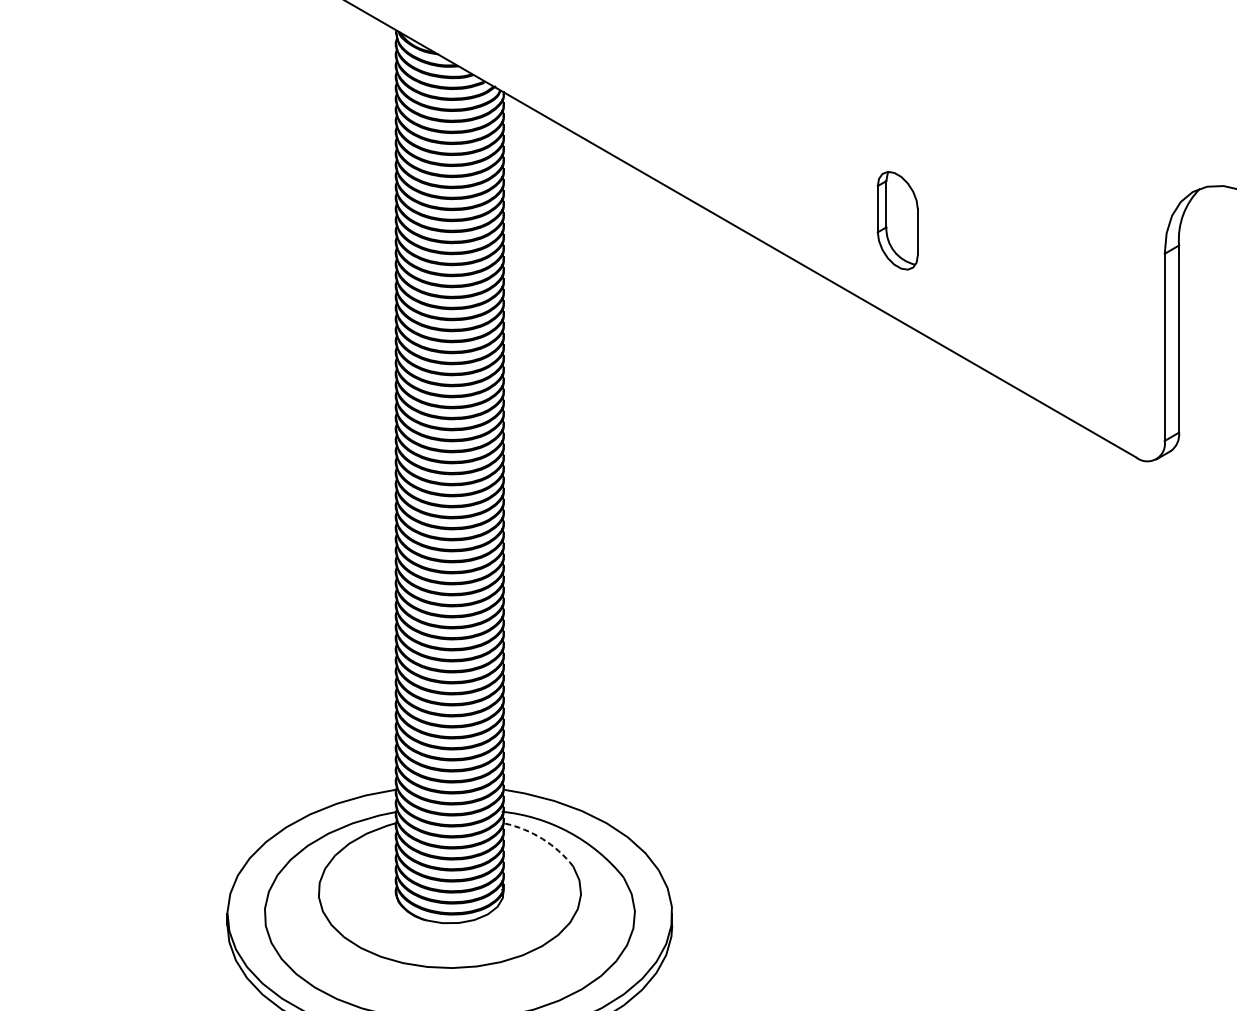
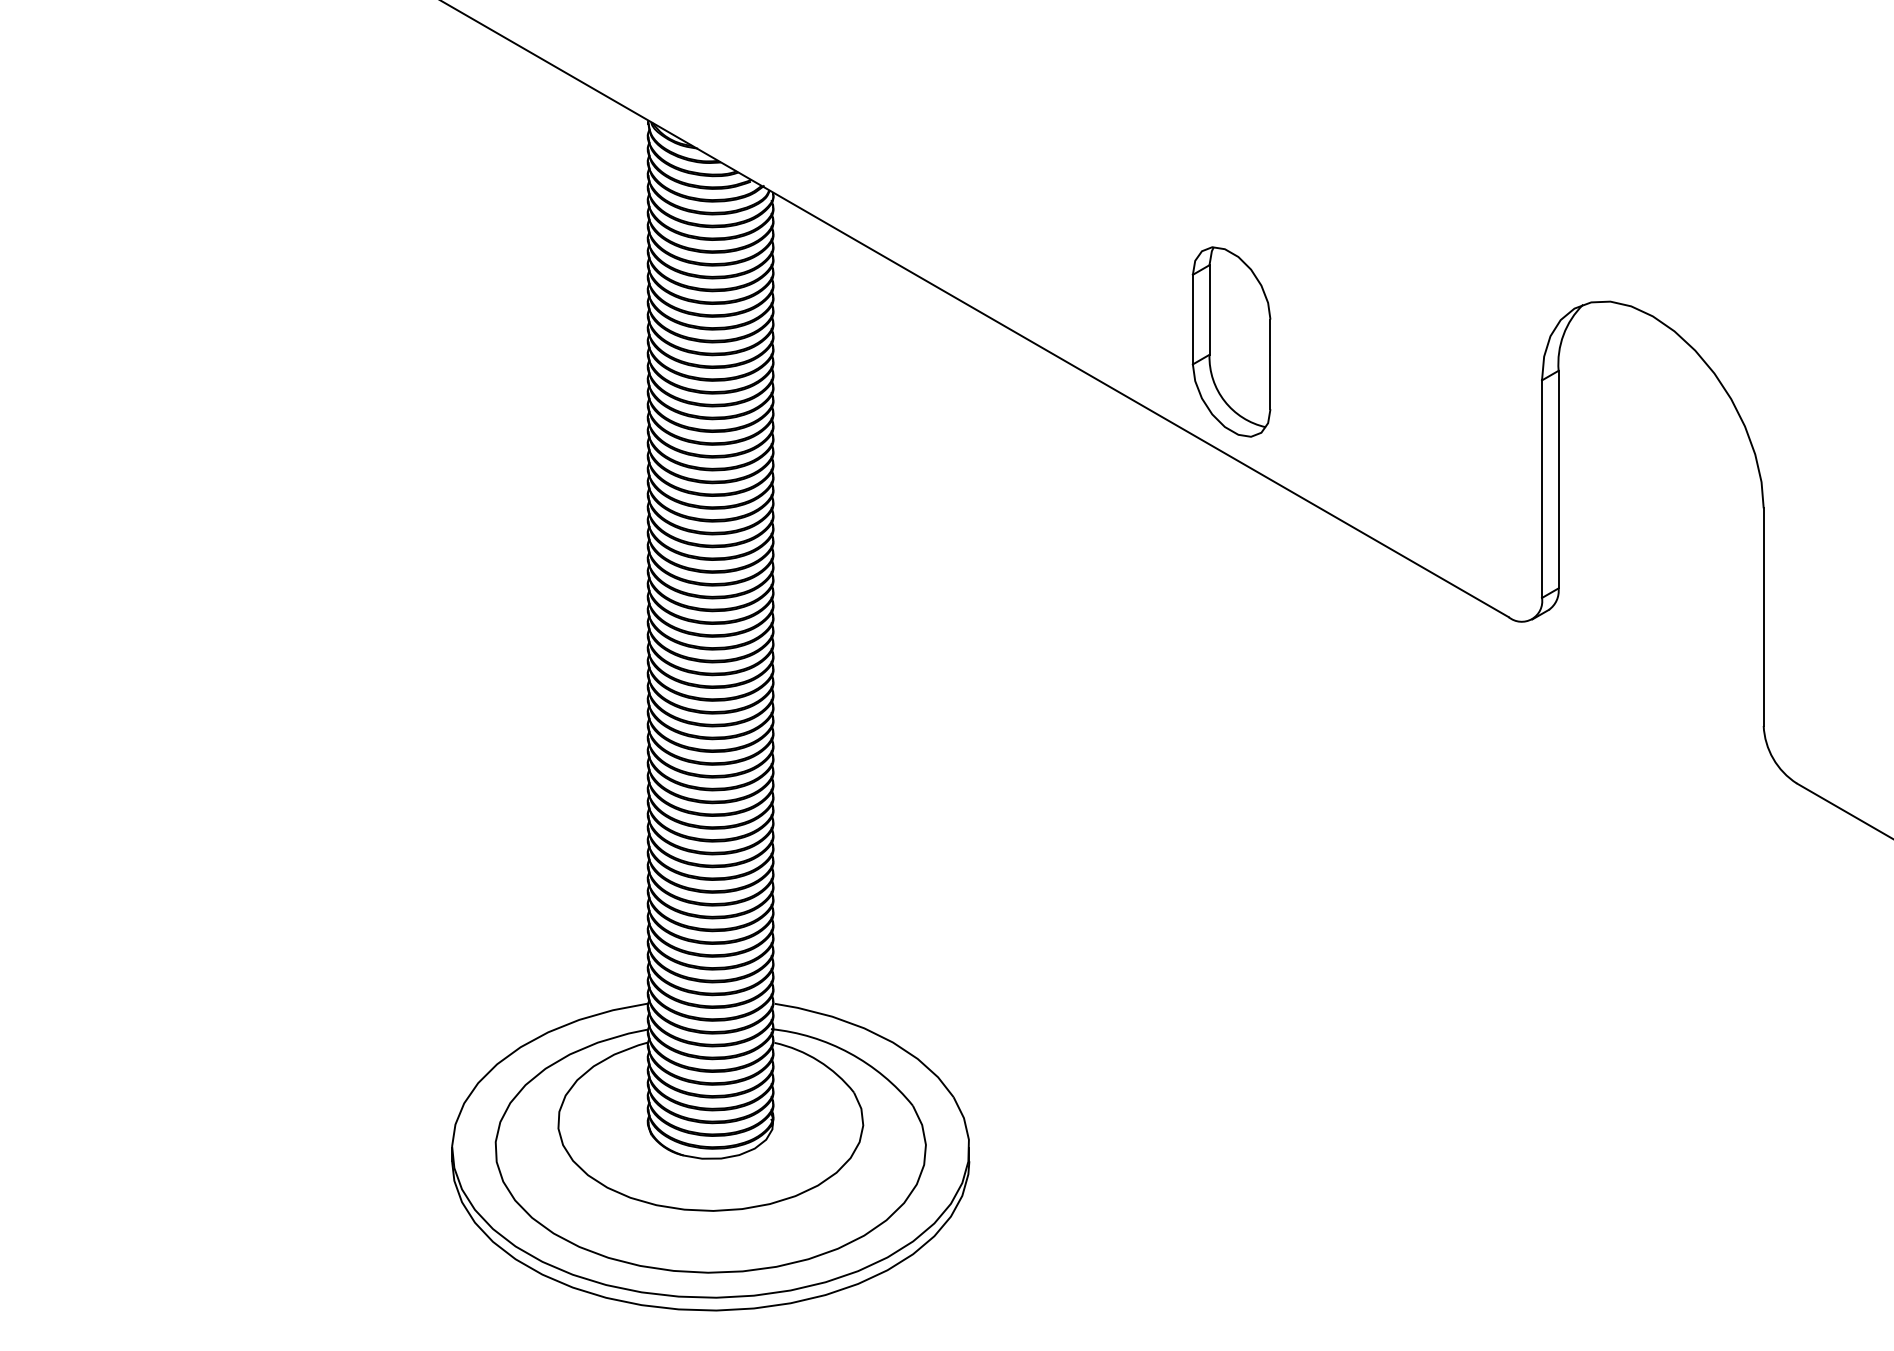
part: (897, 220) -> (1231, 341), size x1.67
arc: (542, 838) -> (818, 1060), dashed -> solid

